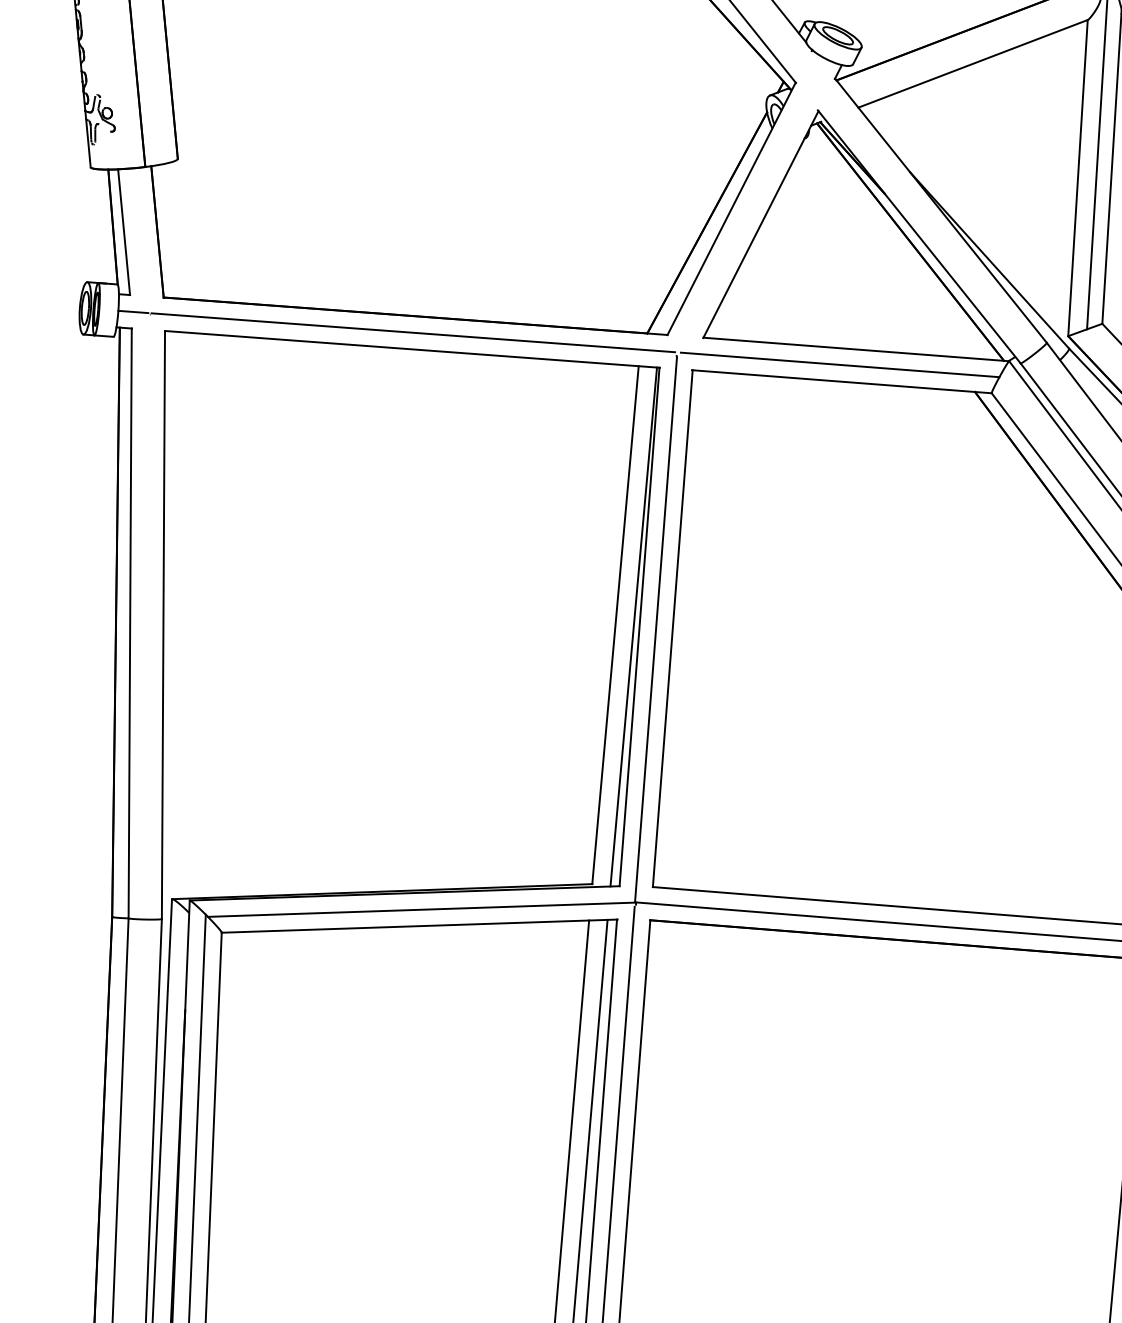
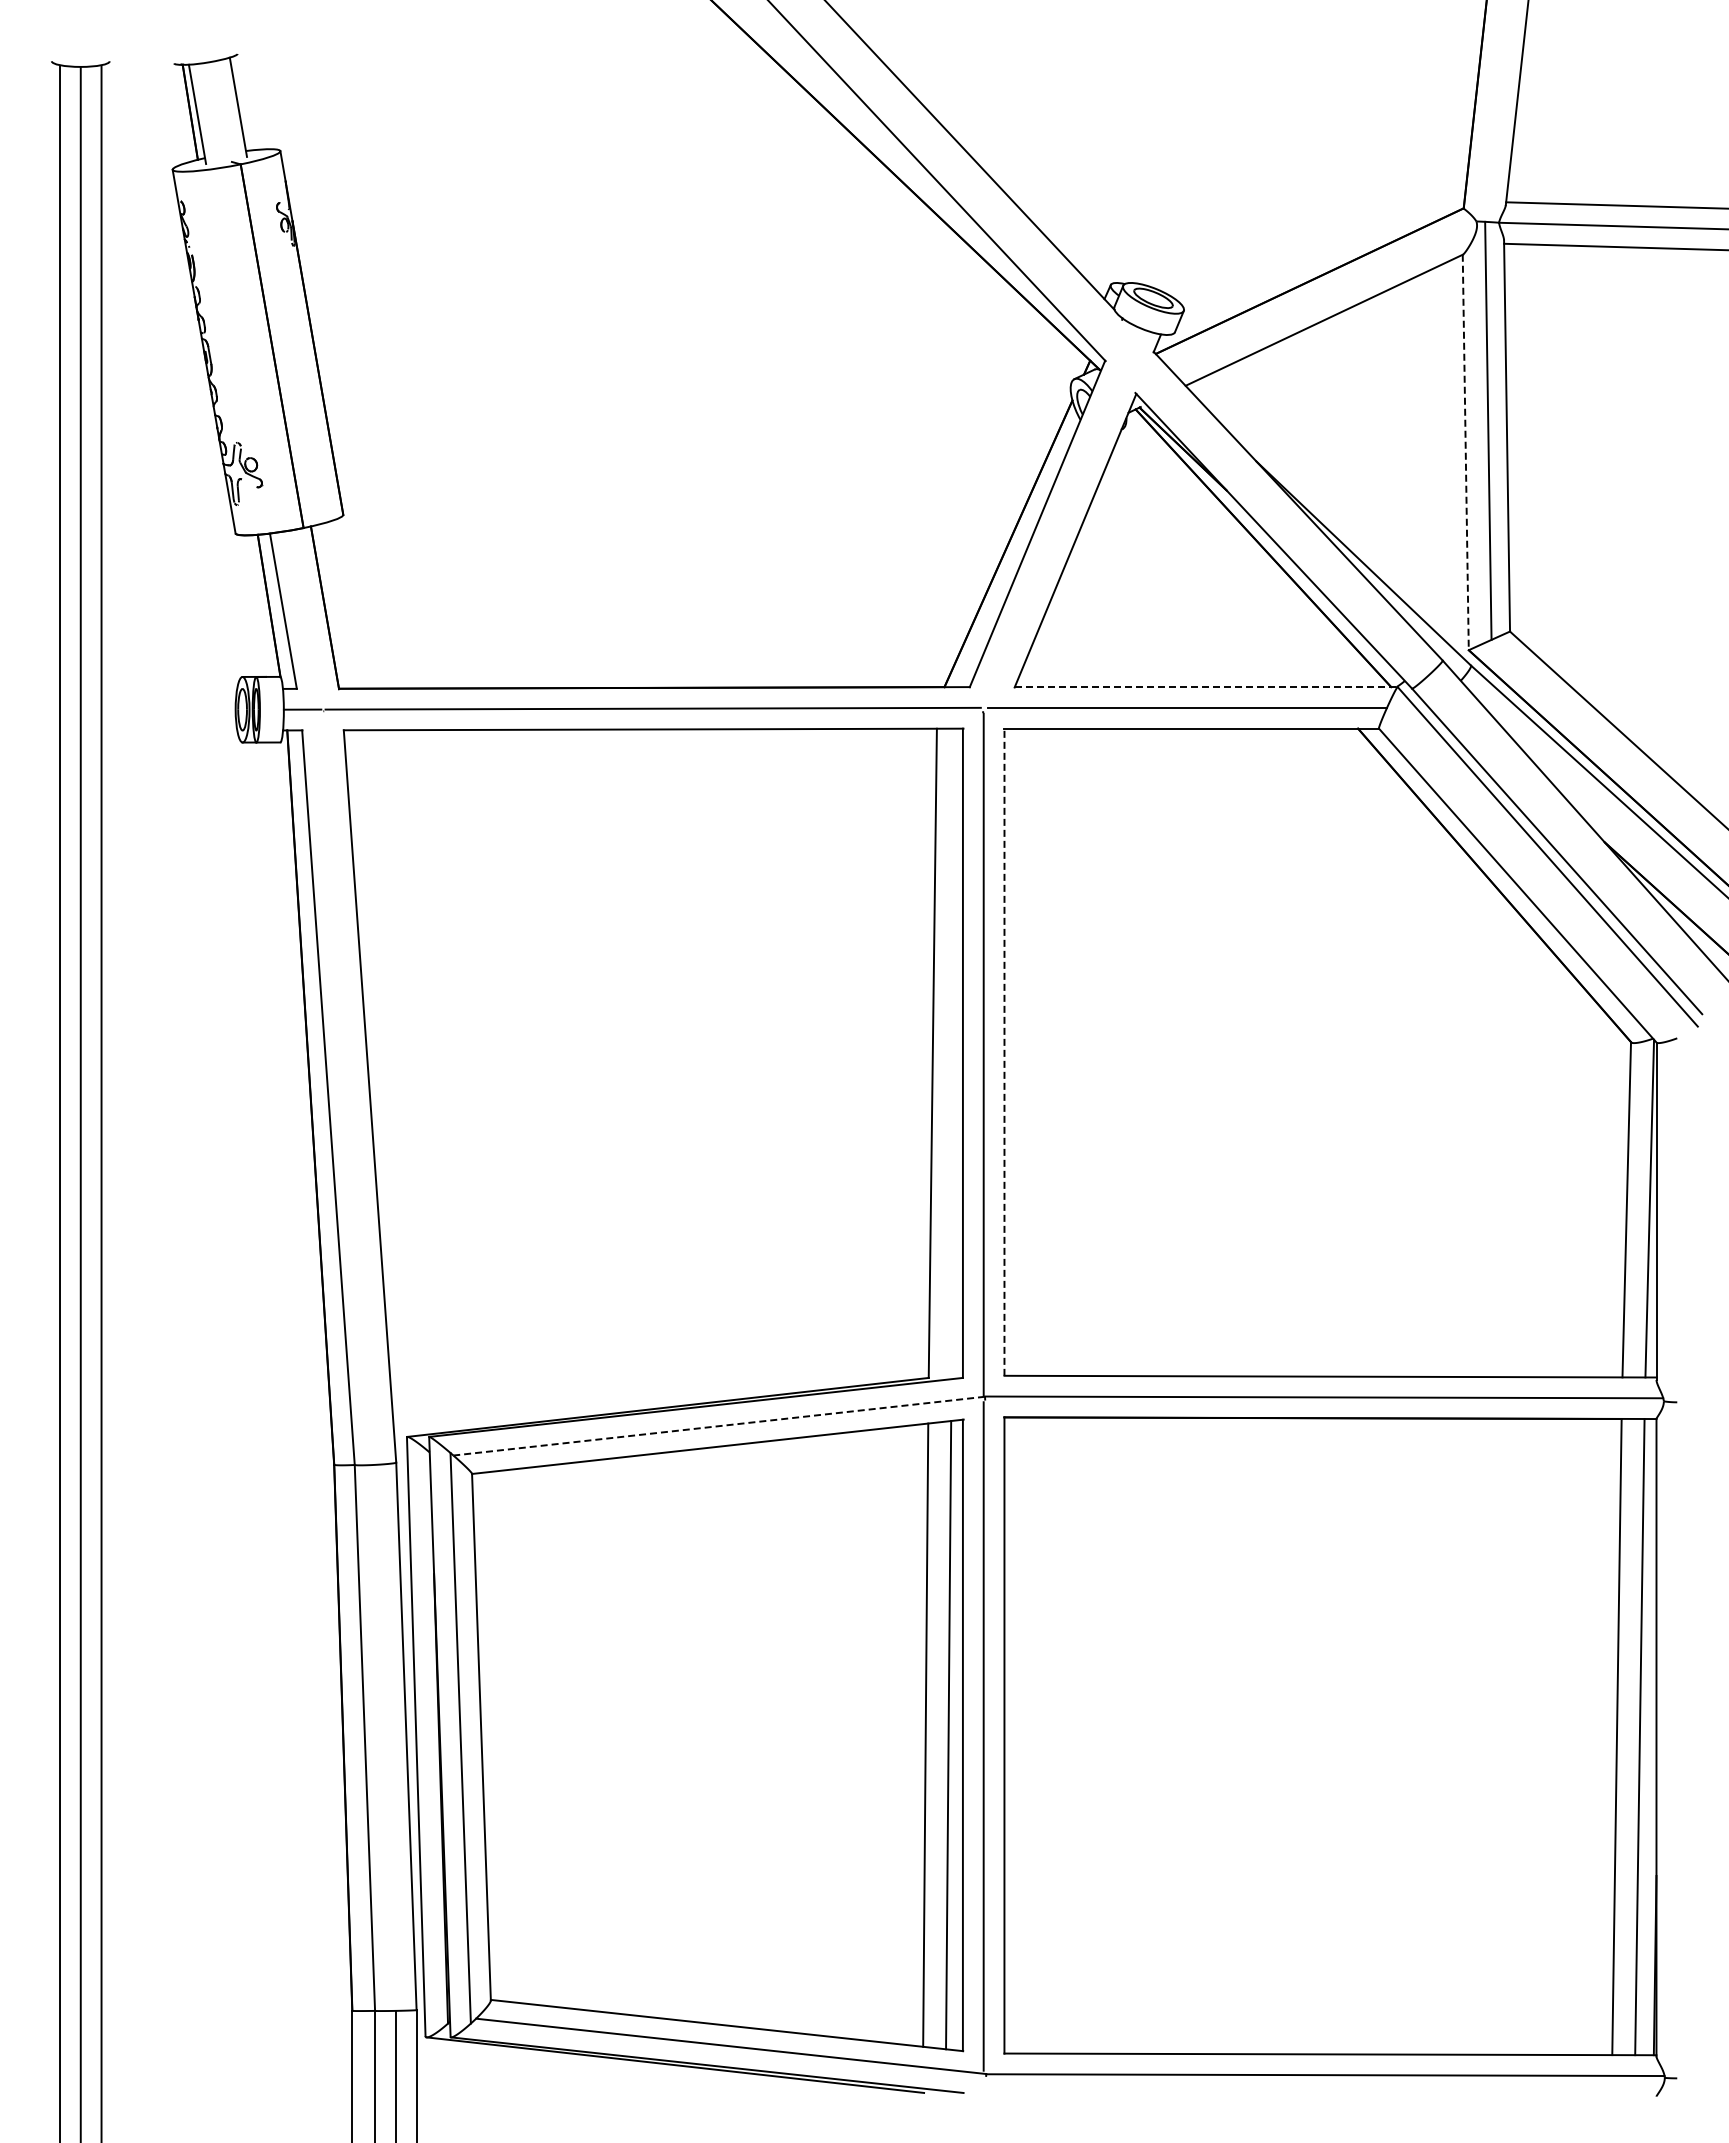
line: (1077, 178) -> (1465, 452), solid -> dashed
line: (856, 349) -> (1206, 687), solid -> dashed
line: (633, 626) -> (955, 1053), removed
line: (672, 628) -> (1004, 1052), solid -> dashed
line: (421, 909) -> (718, 1426), solid -> dashed

